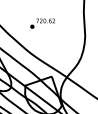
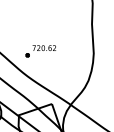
part: (42, 23) -> (40, 51), moved

